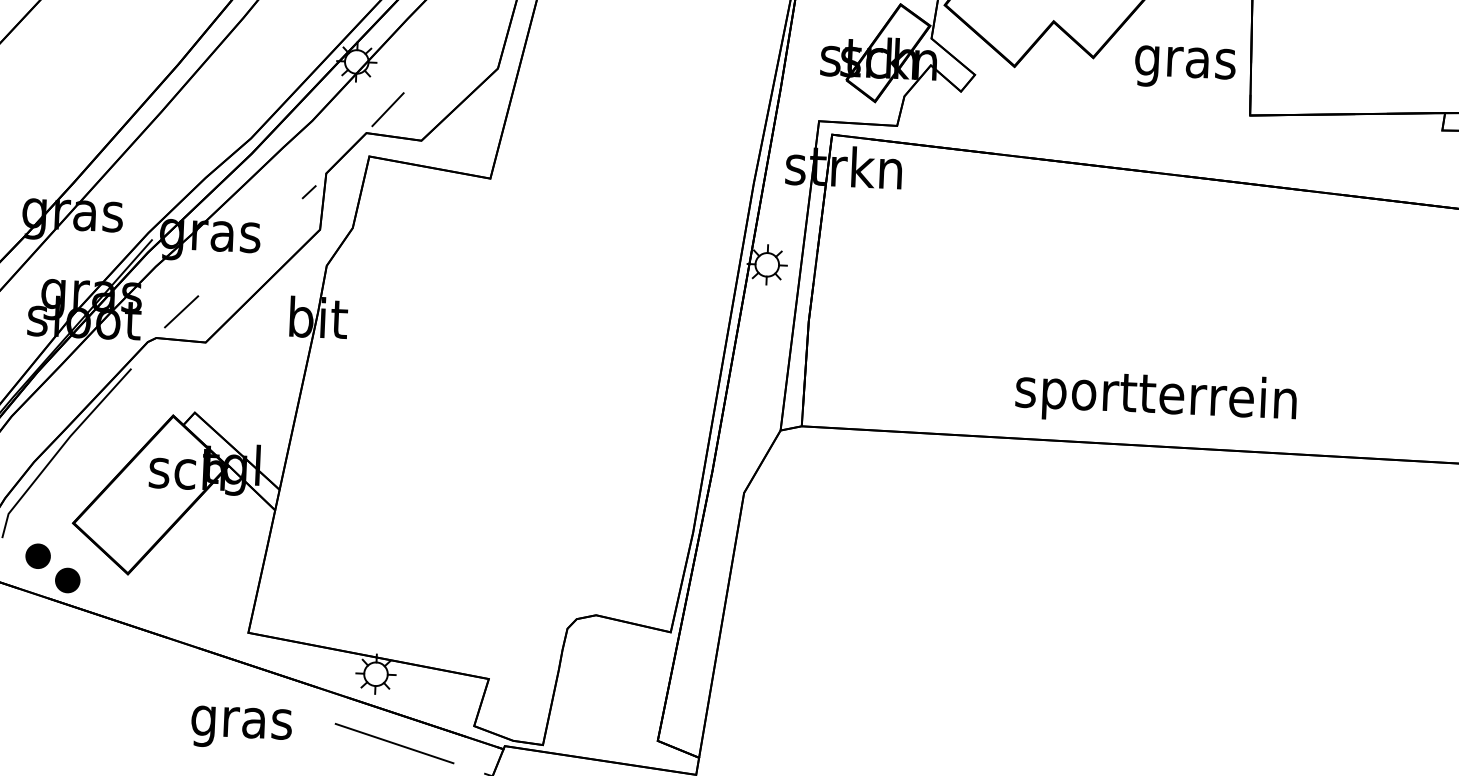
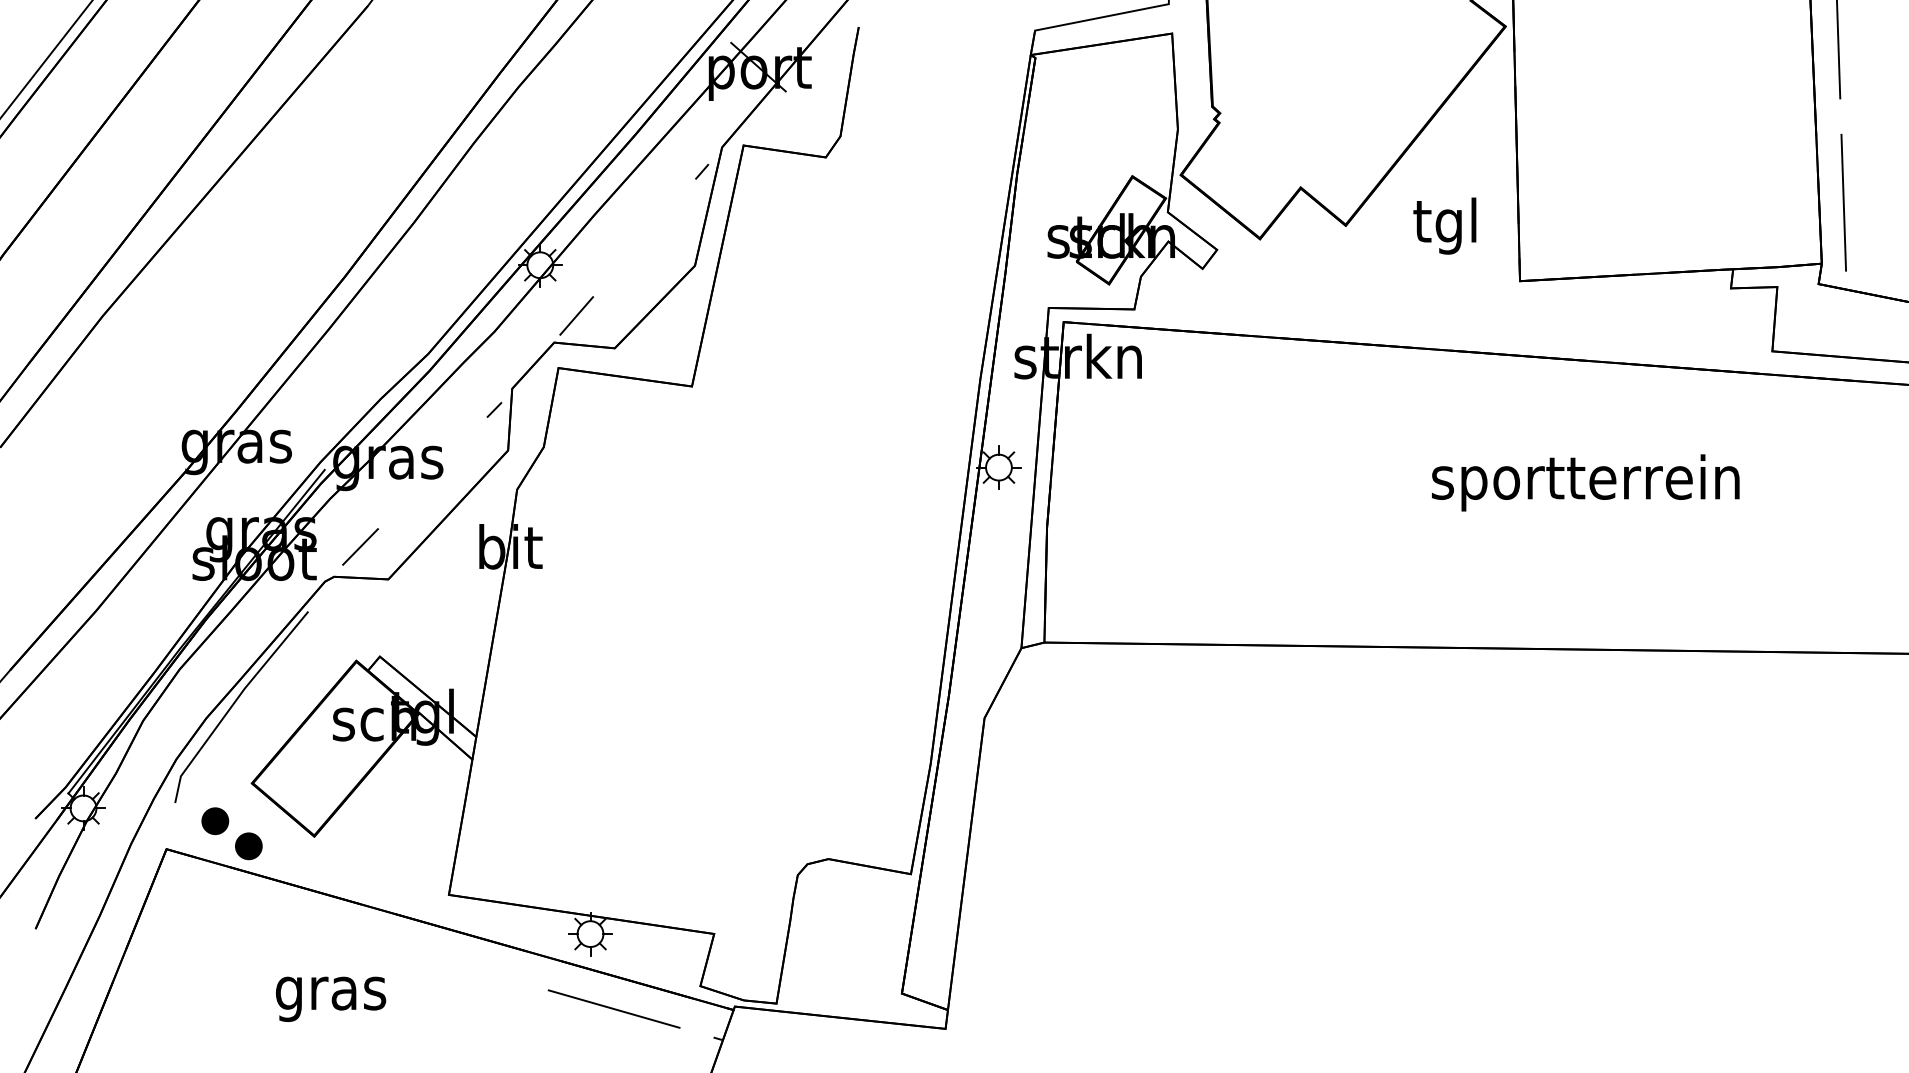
text: (1185, 61) -> (1446, 225), gras -> tgl
text: (1155, 397) -> (1585, 482), moved
text: (242, 727) -> (331, 998), moved

